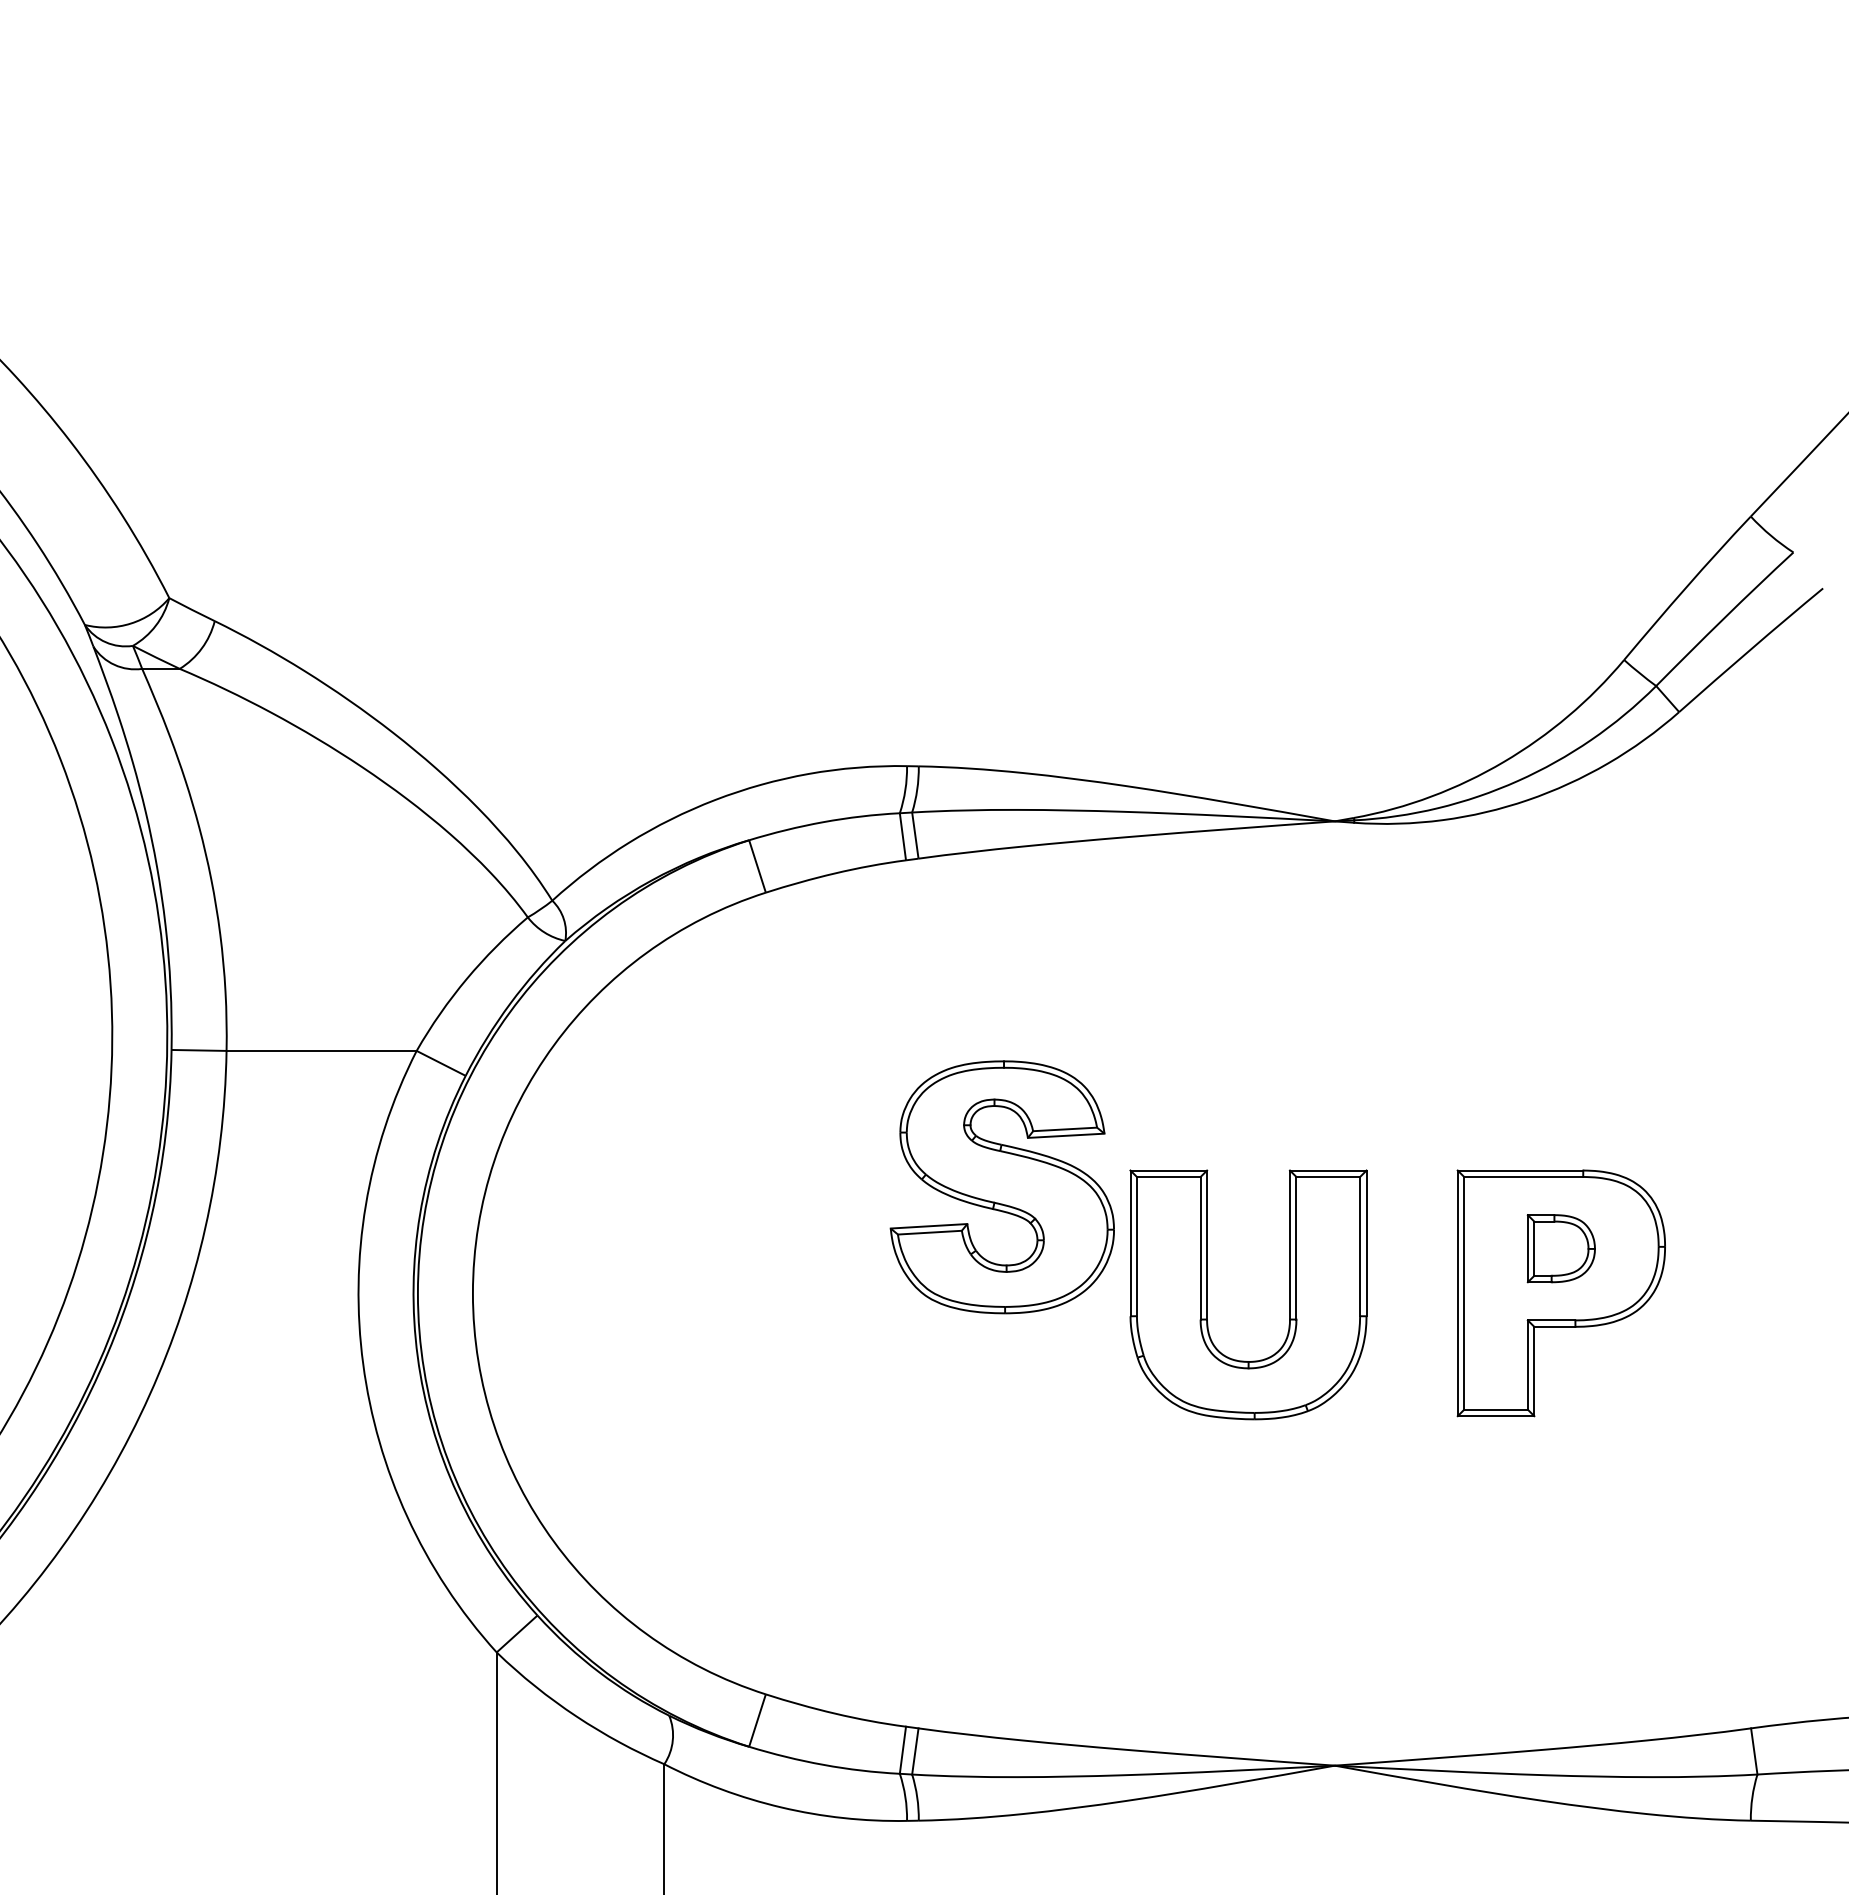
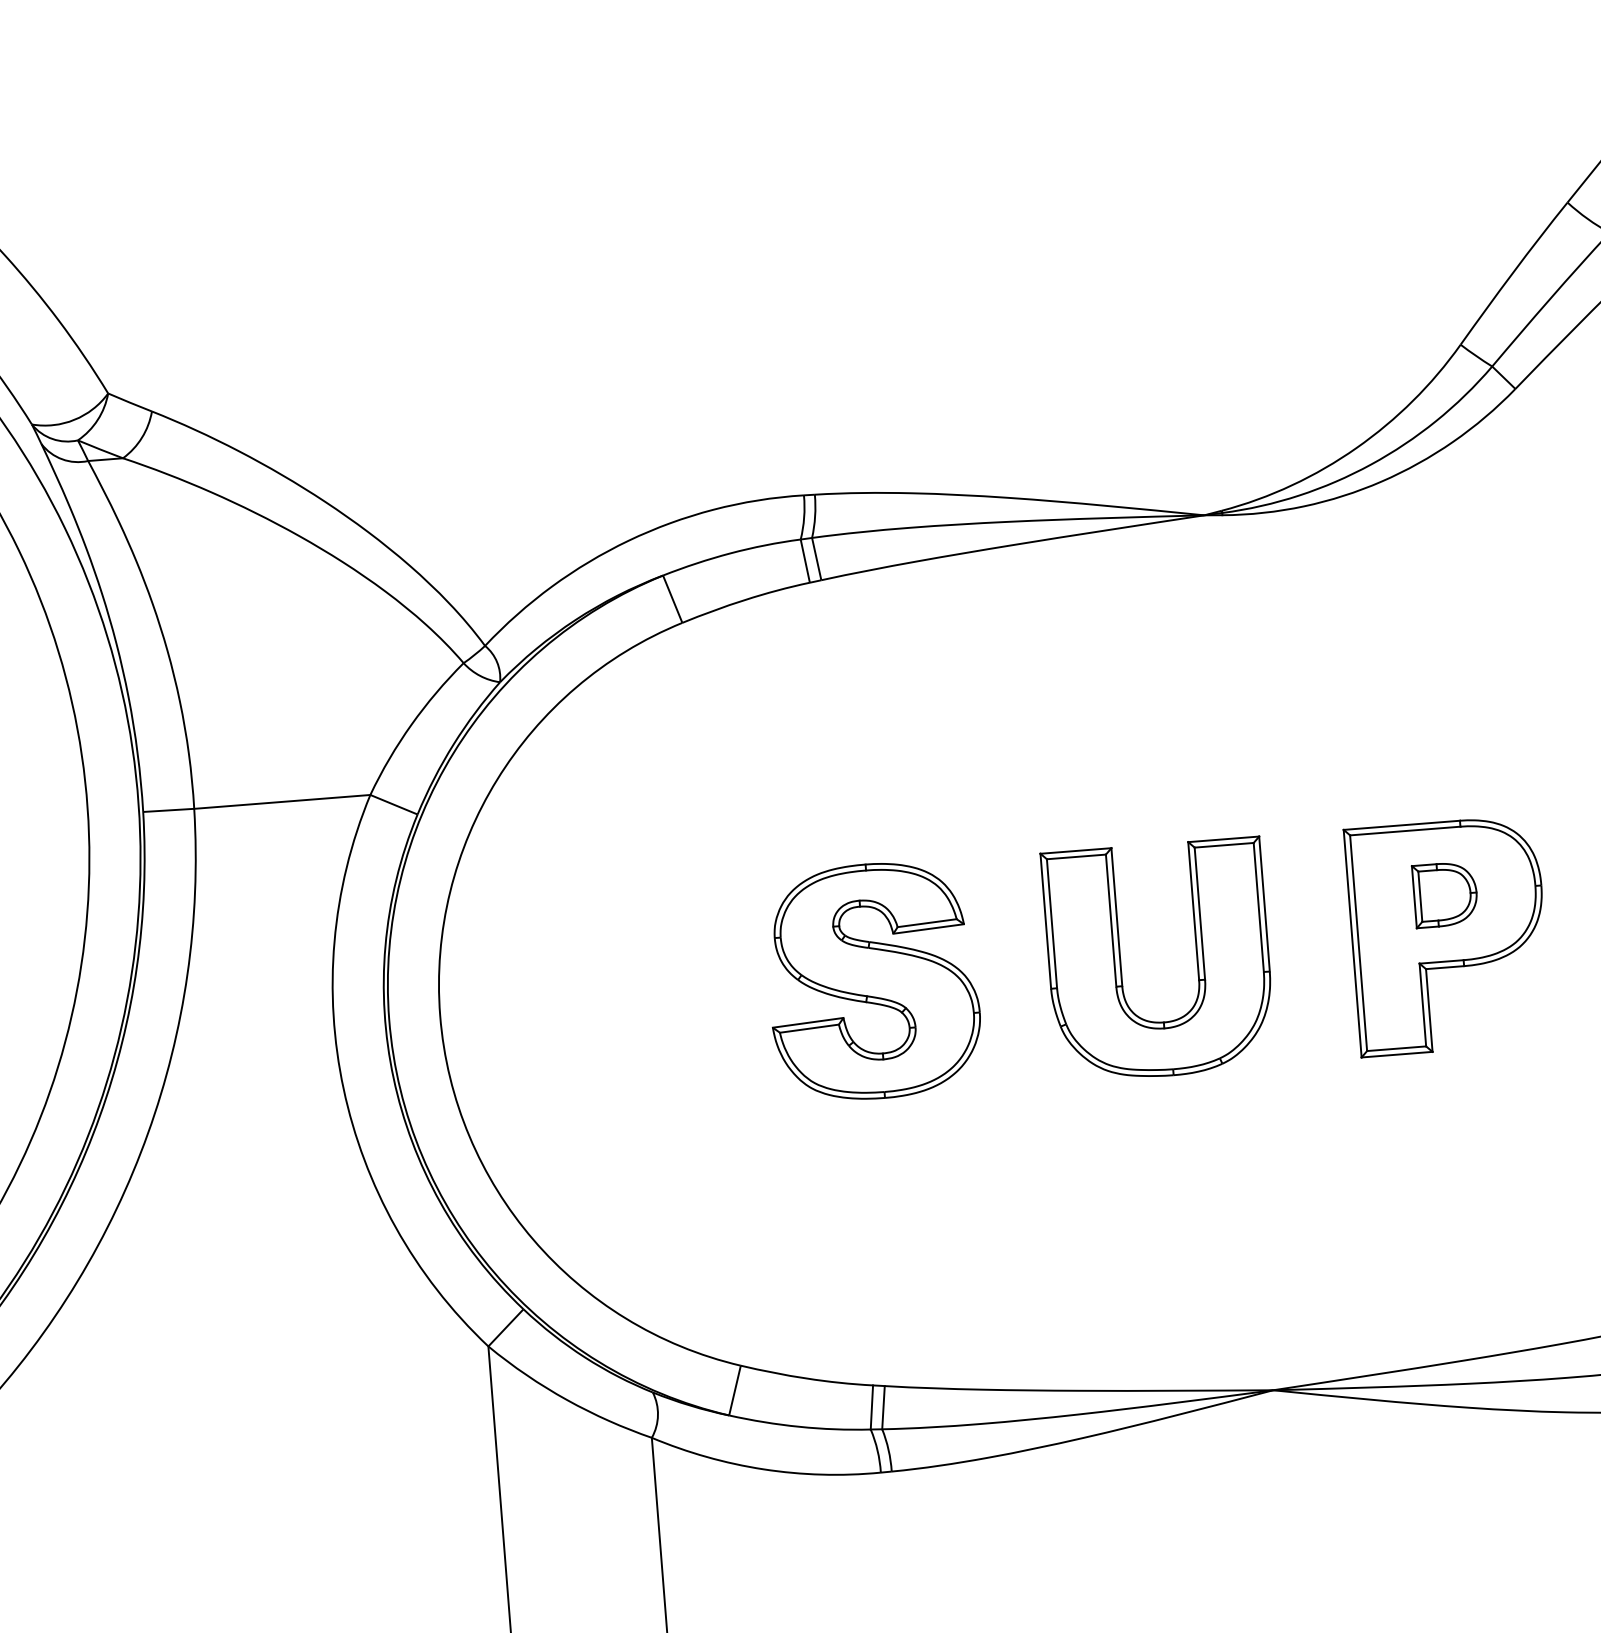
part: (1001, 1187) -> (872, 981), moved

